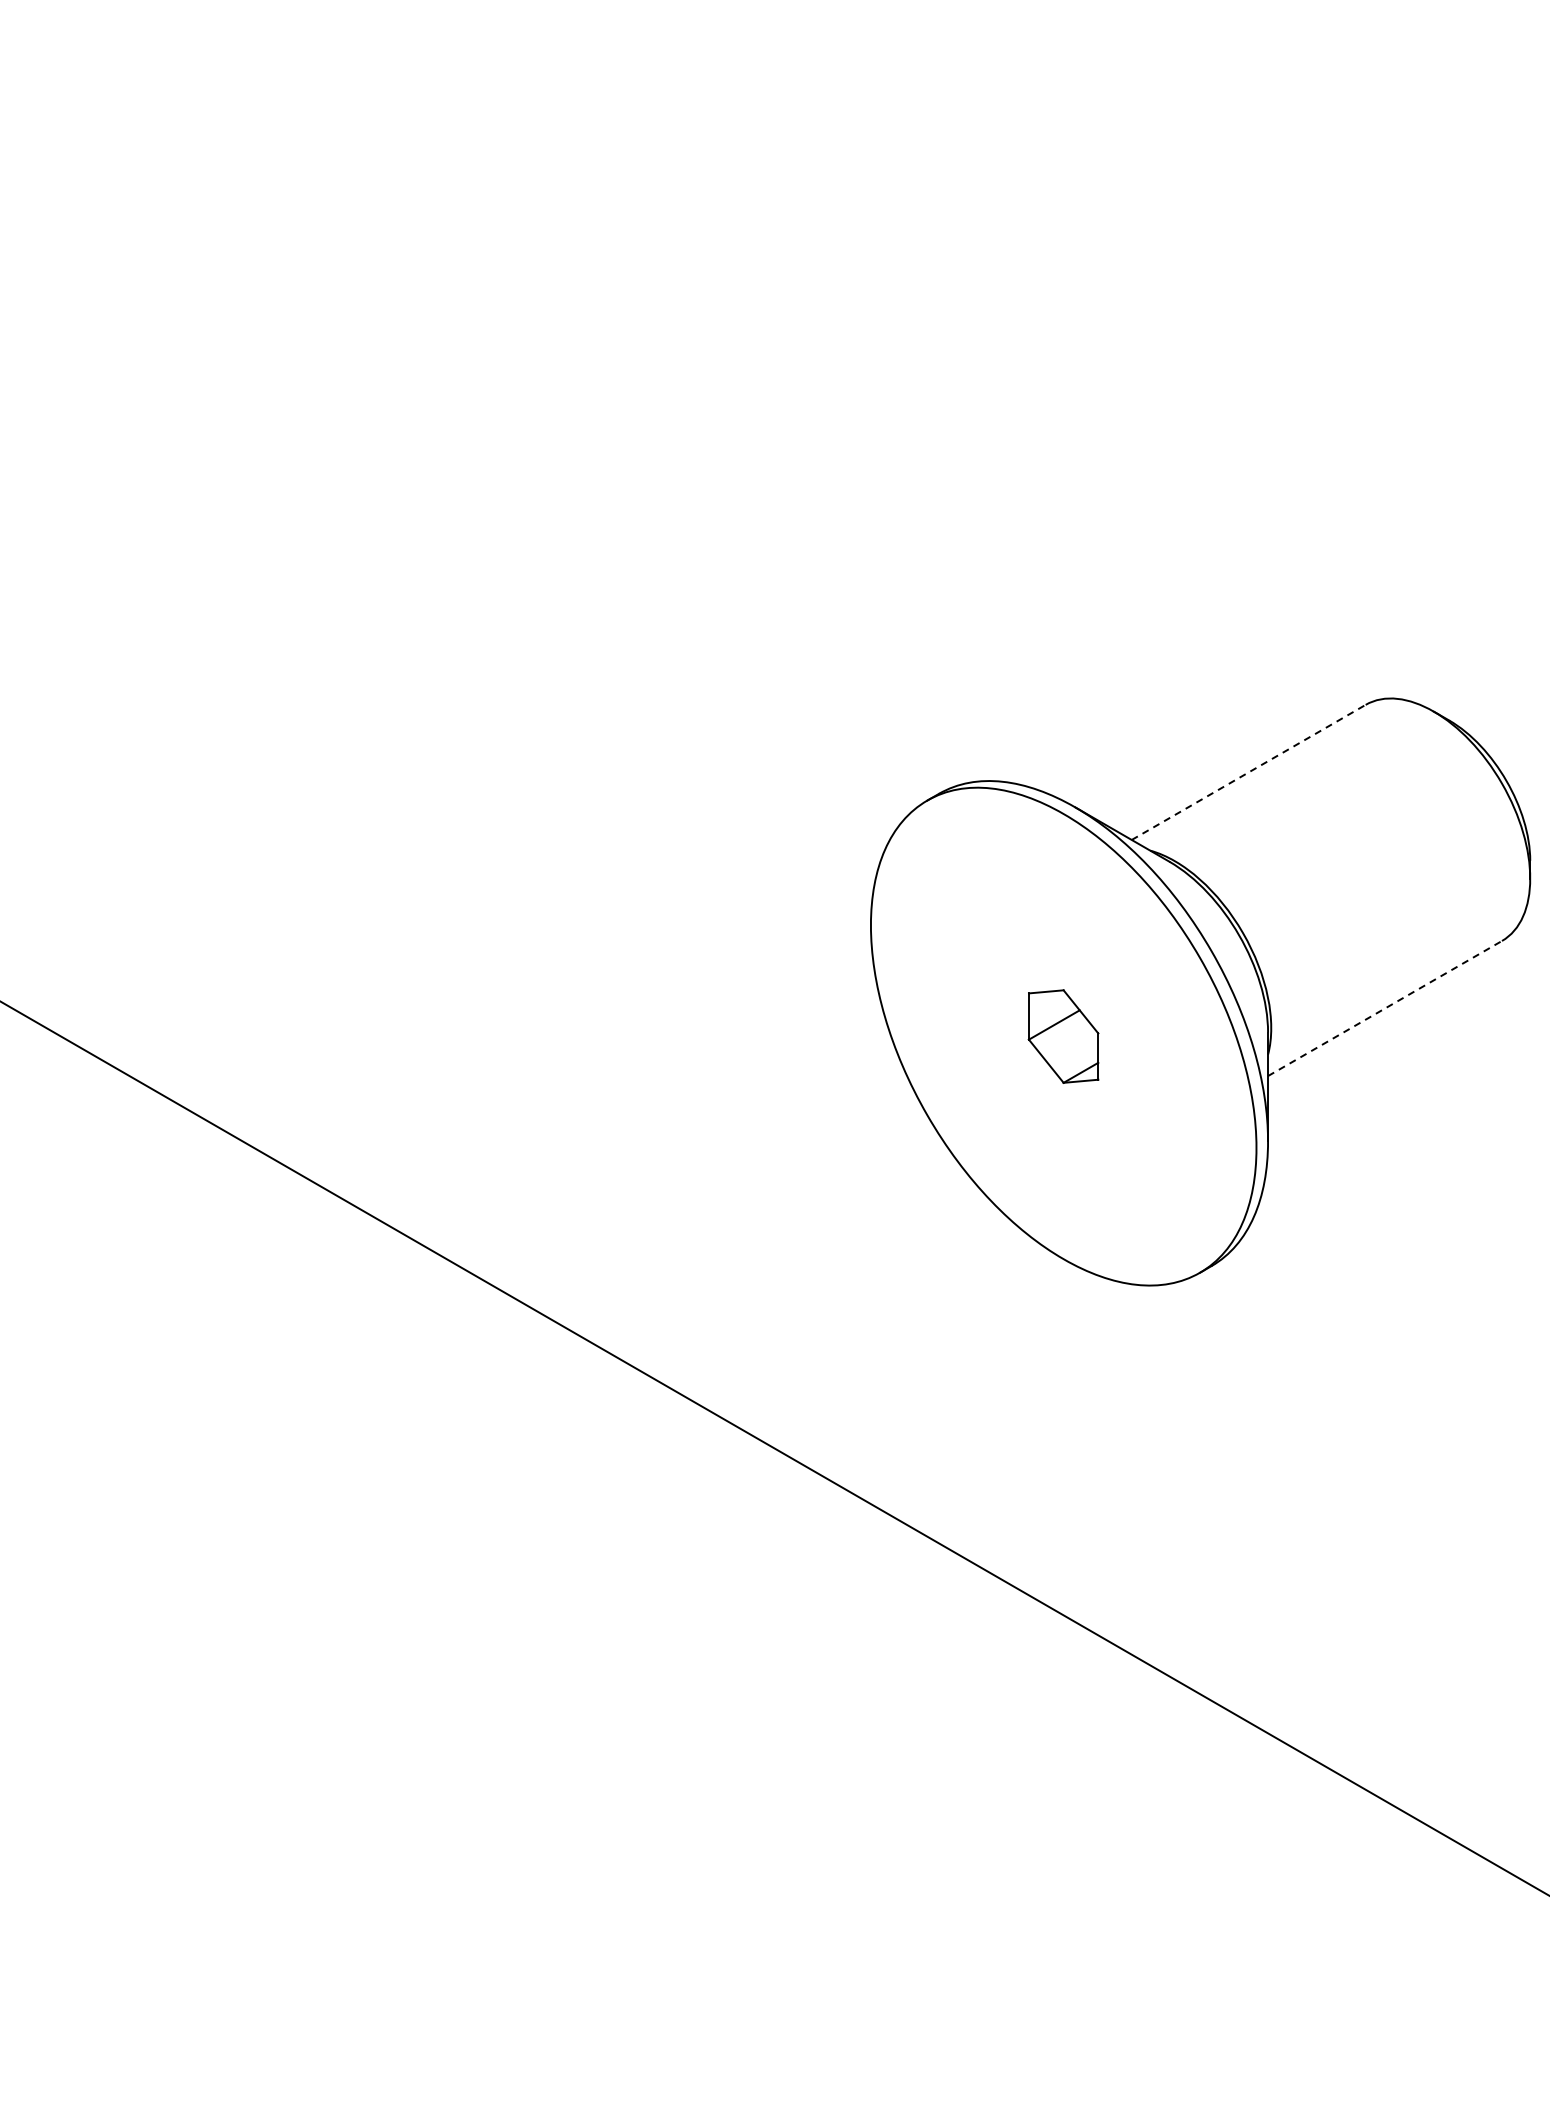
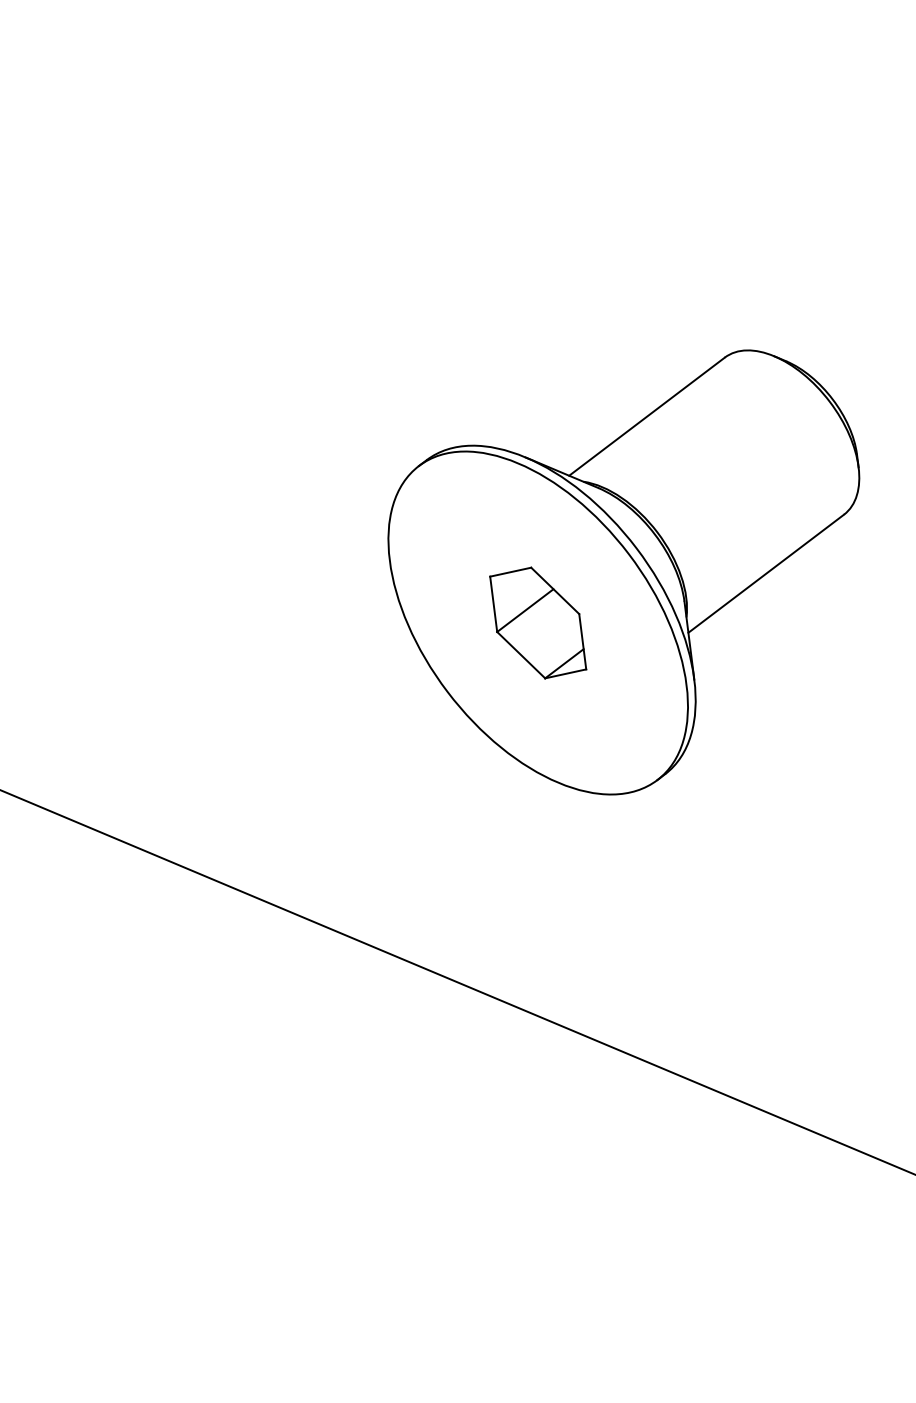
line: (1249, 772) -> (647, 416), dashed -> solid
line: (1385, 1008) -> (766, 573), dashed -> solid
part: (1063, 1036) -> (538, 622), size x1.67

